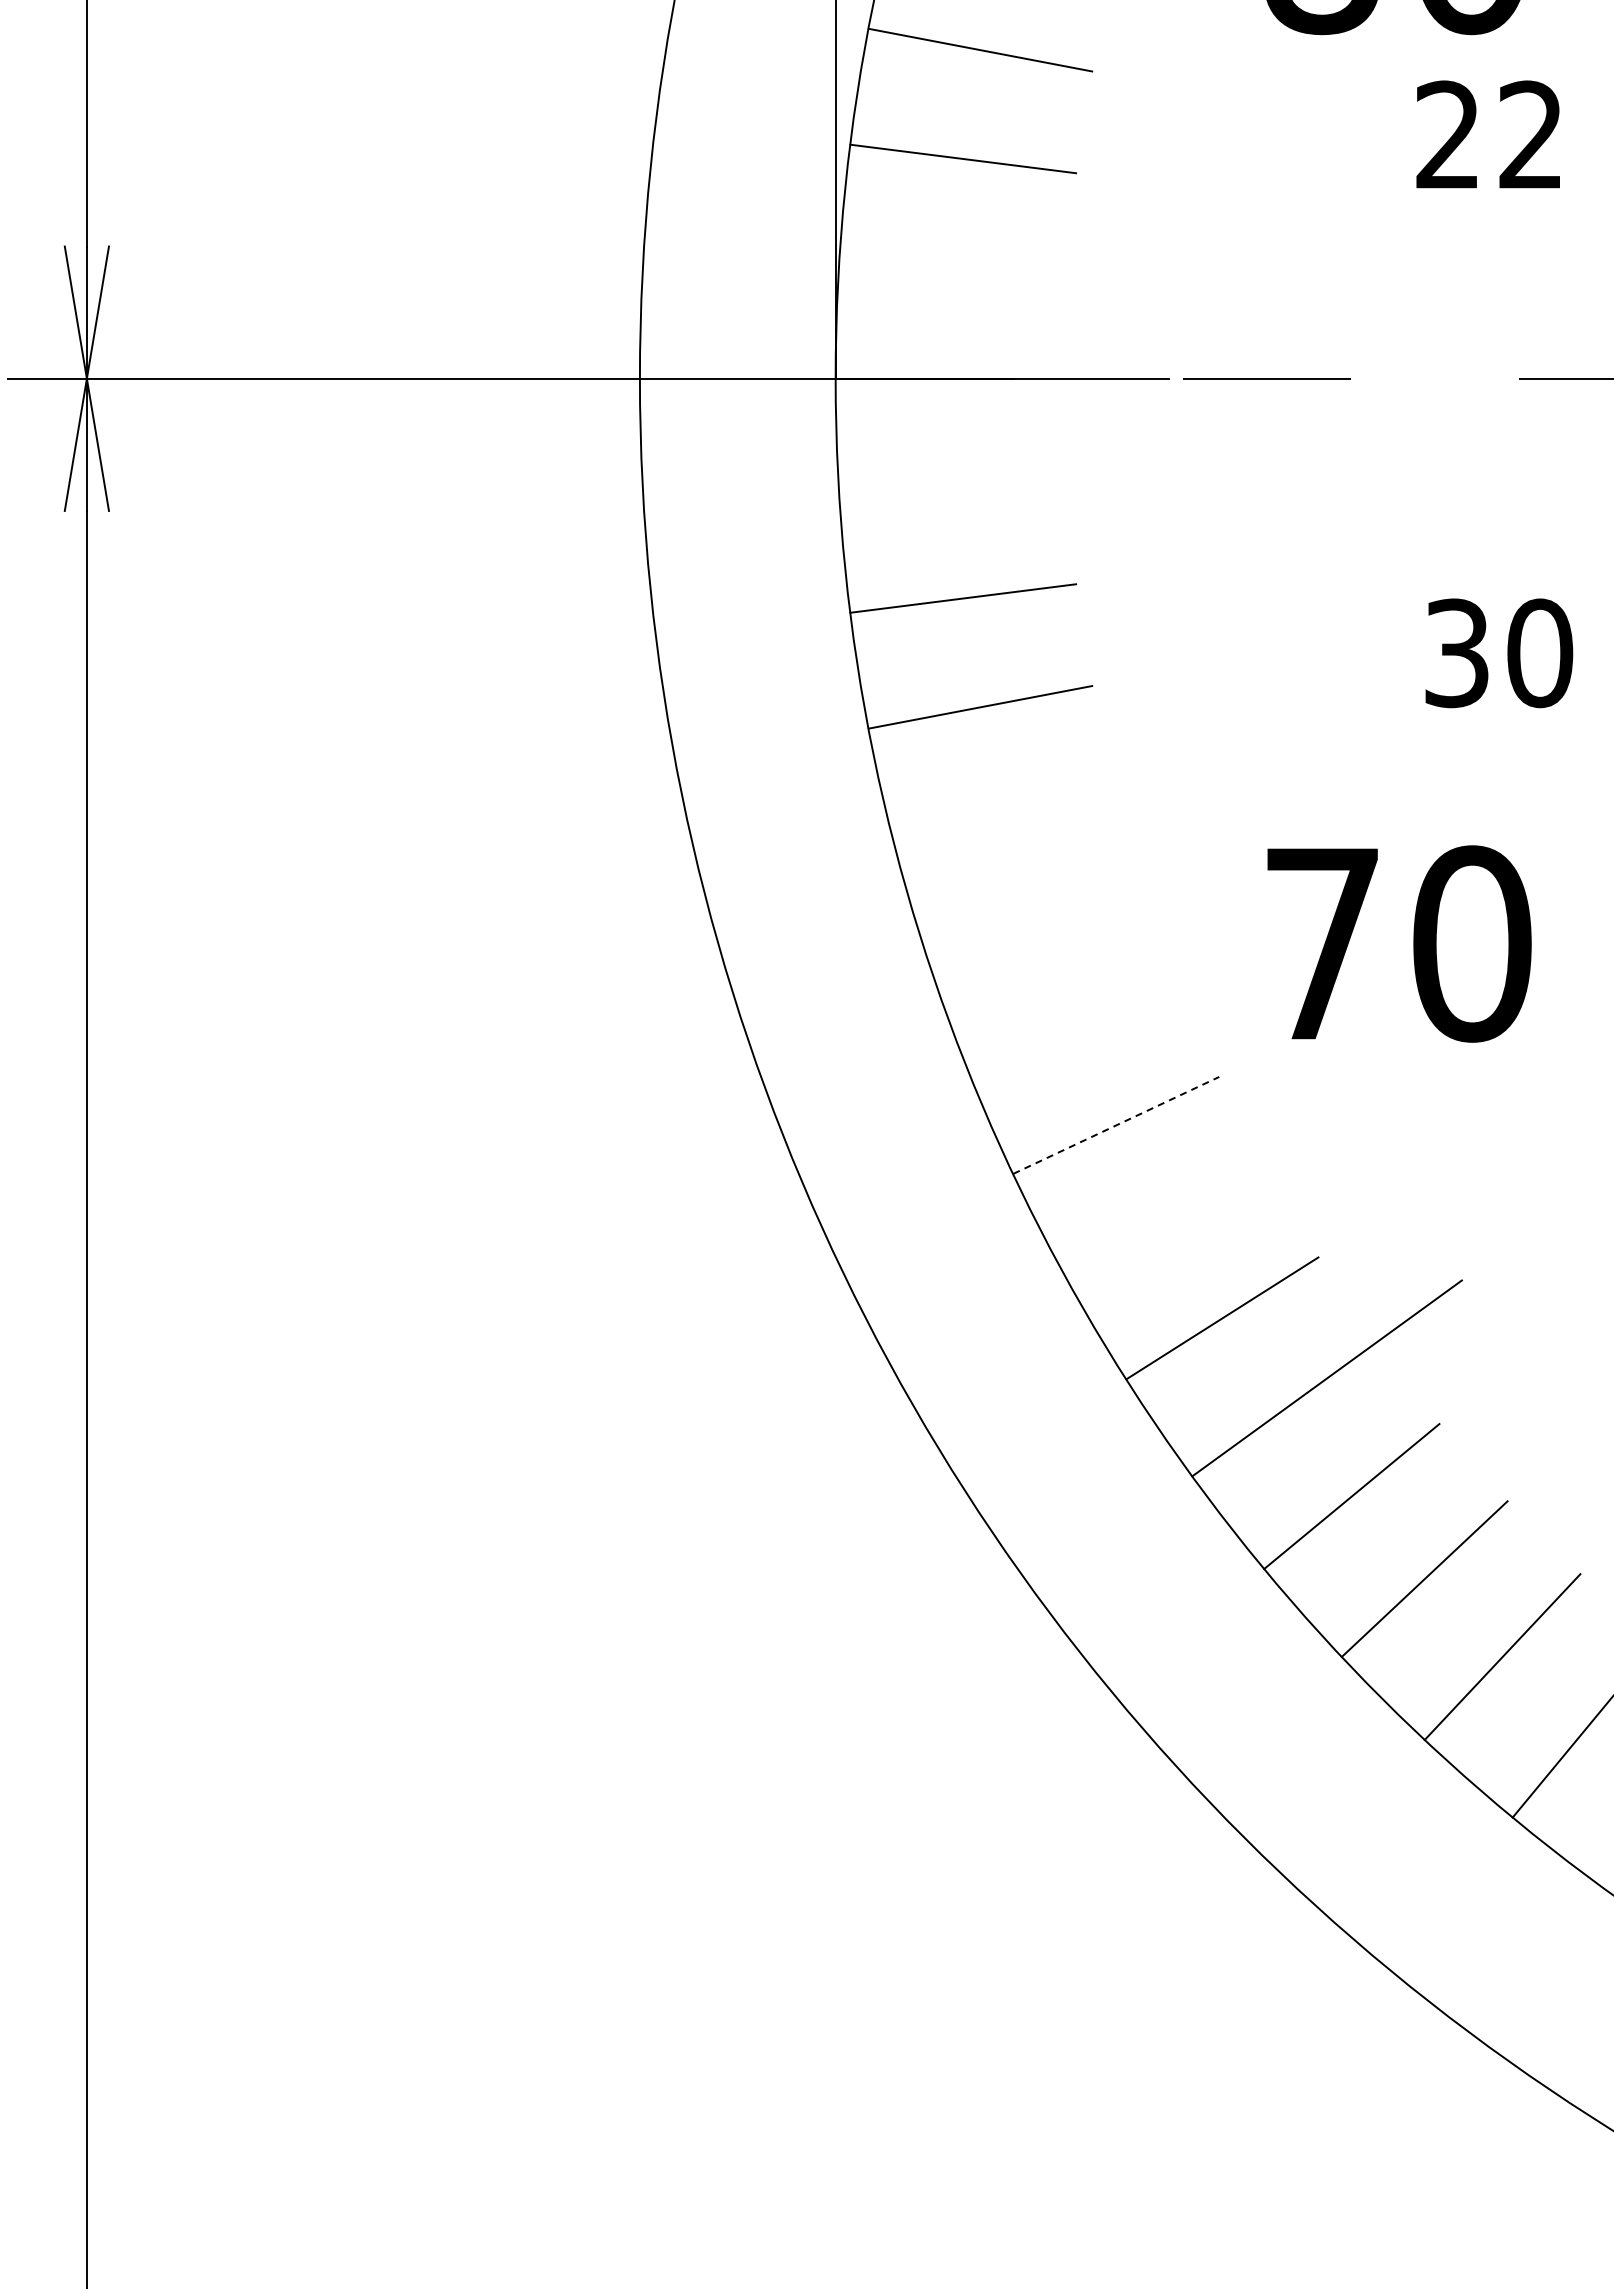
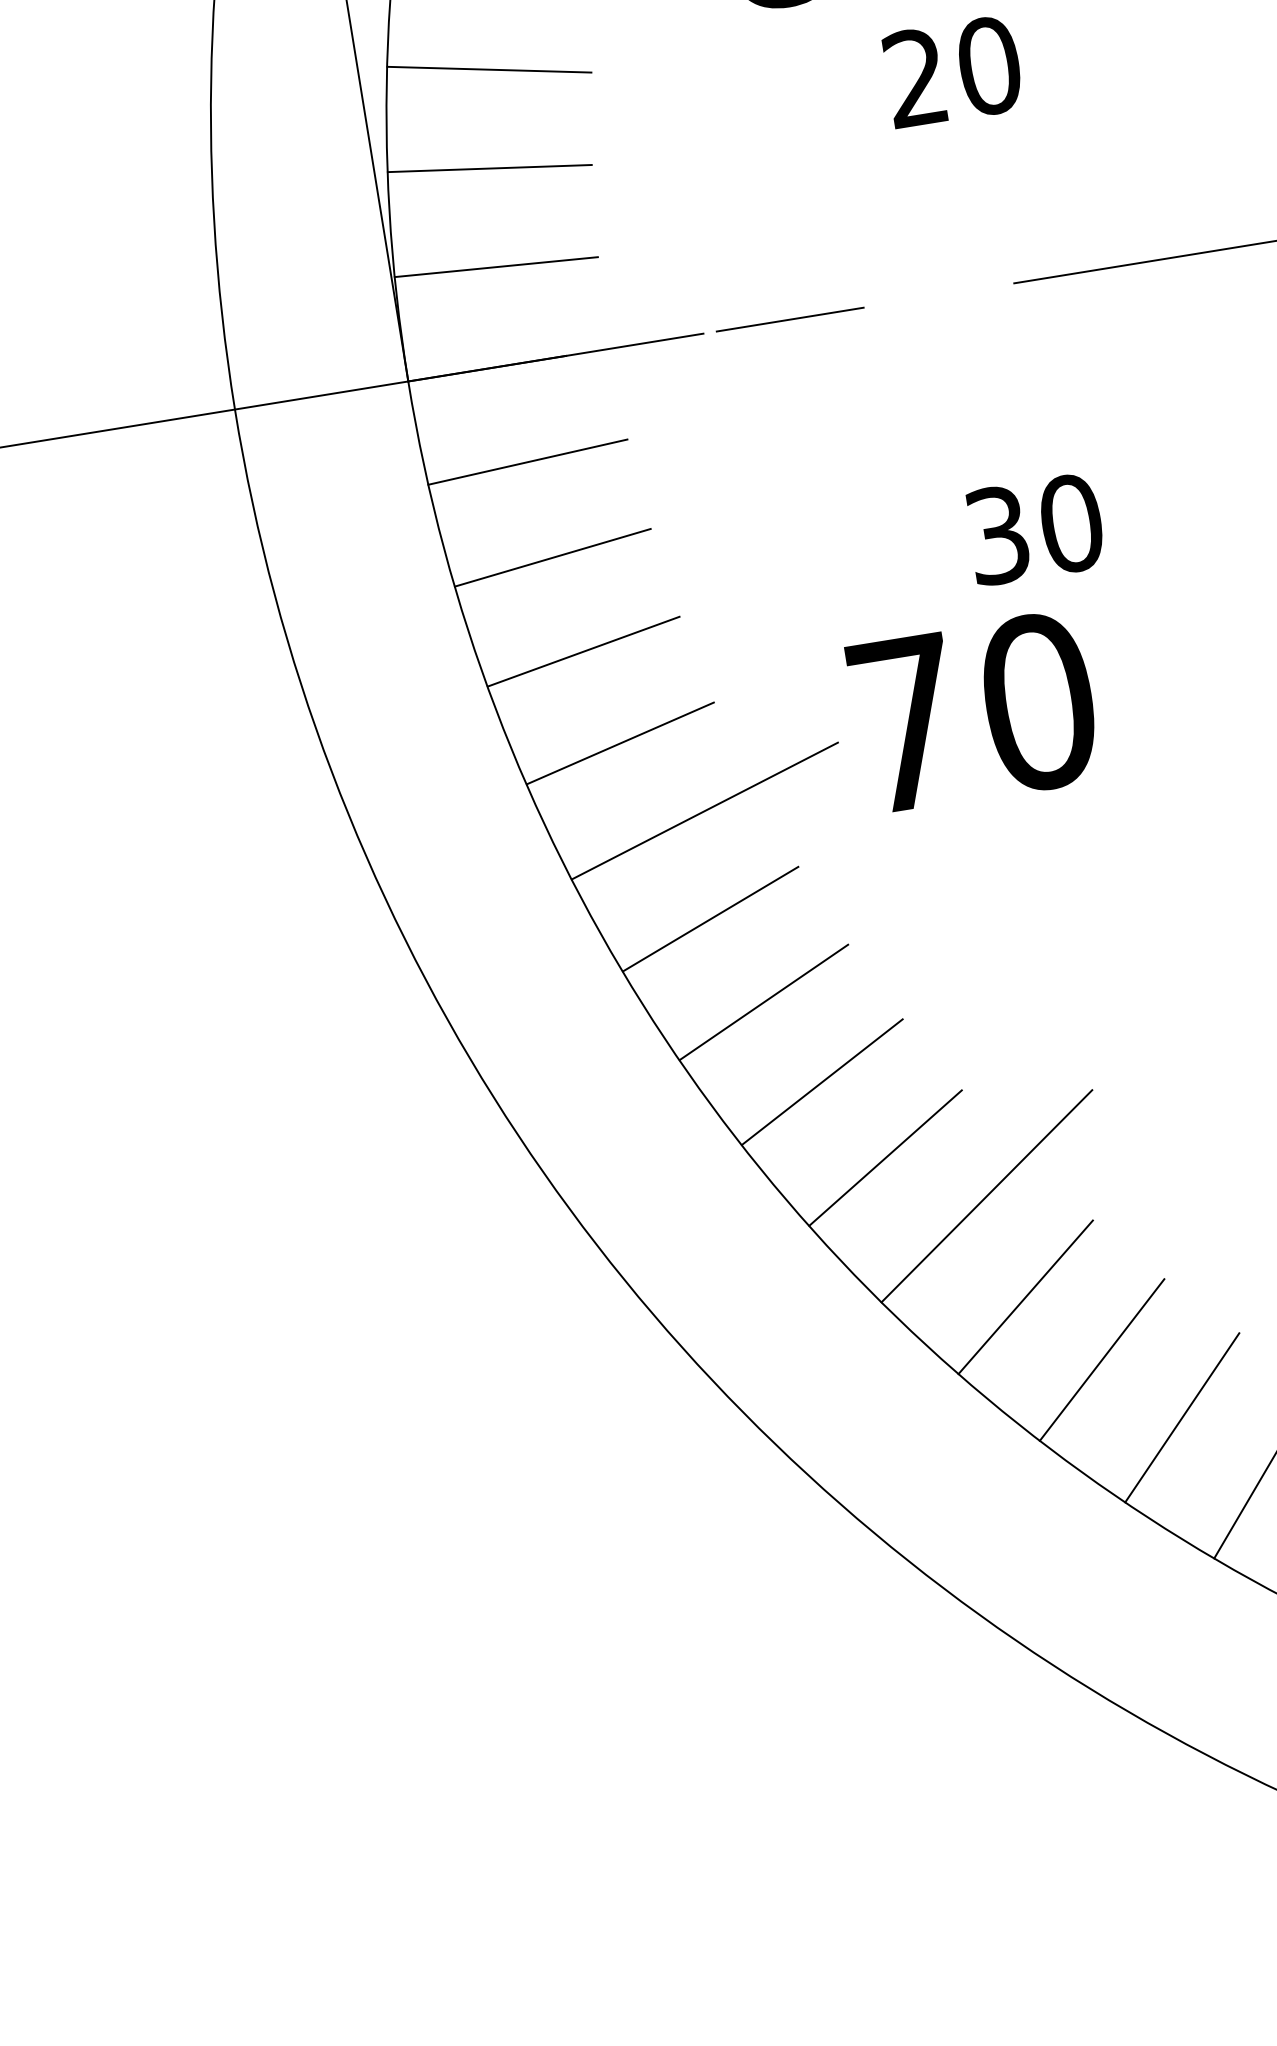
text: (1531, 135) -> (989, 66), 22 -> 20
line: (952, 268) -> (495, 267), added
line: (952, 488) -> (527, 461), added
line: (1004, 814) -> (620, 743), added
line: (1085, 903) -> (704, 810), added
text: (1399, 943) -> (974, 712), moved
line: (1072, 1024) -> (710, 919), added
line: (1116, 1125) -> (764, 1002), dashed -> solid
line: (1166, 1223) -> (822, 1082), added

